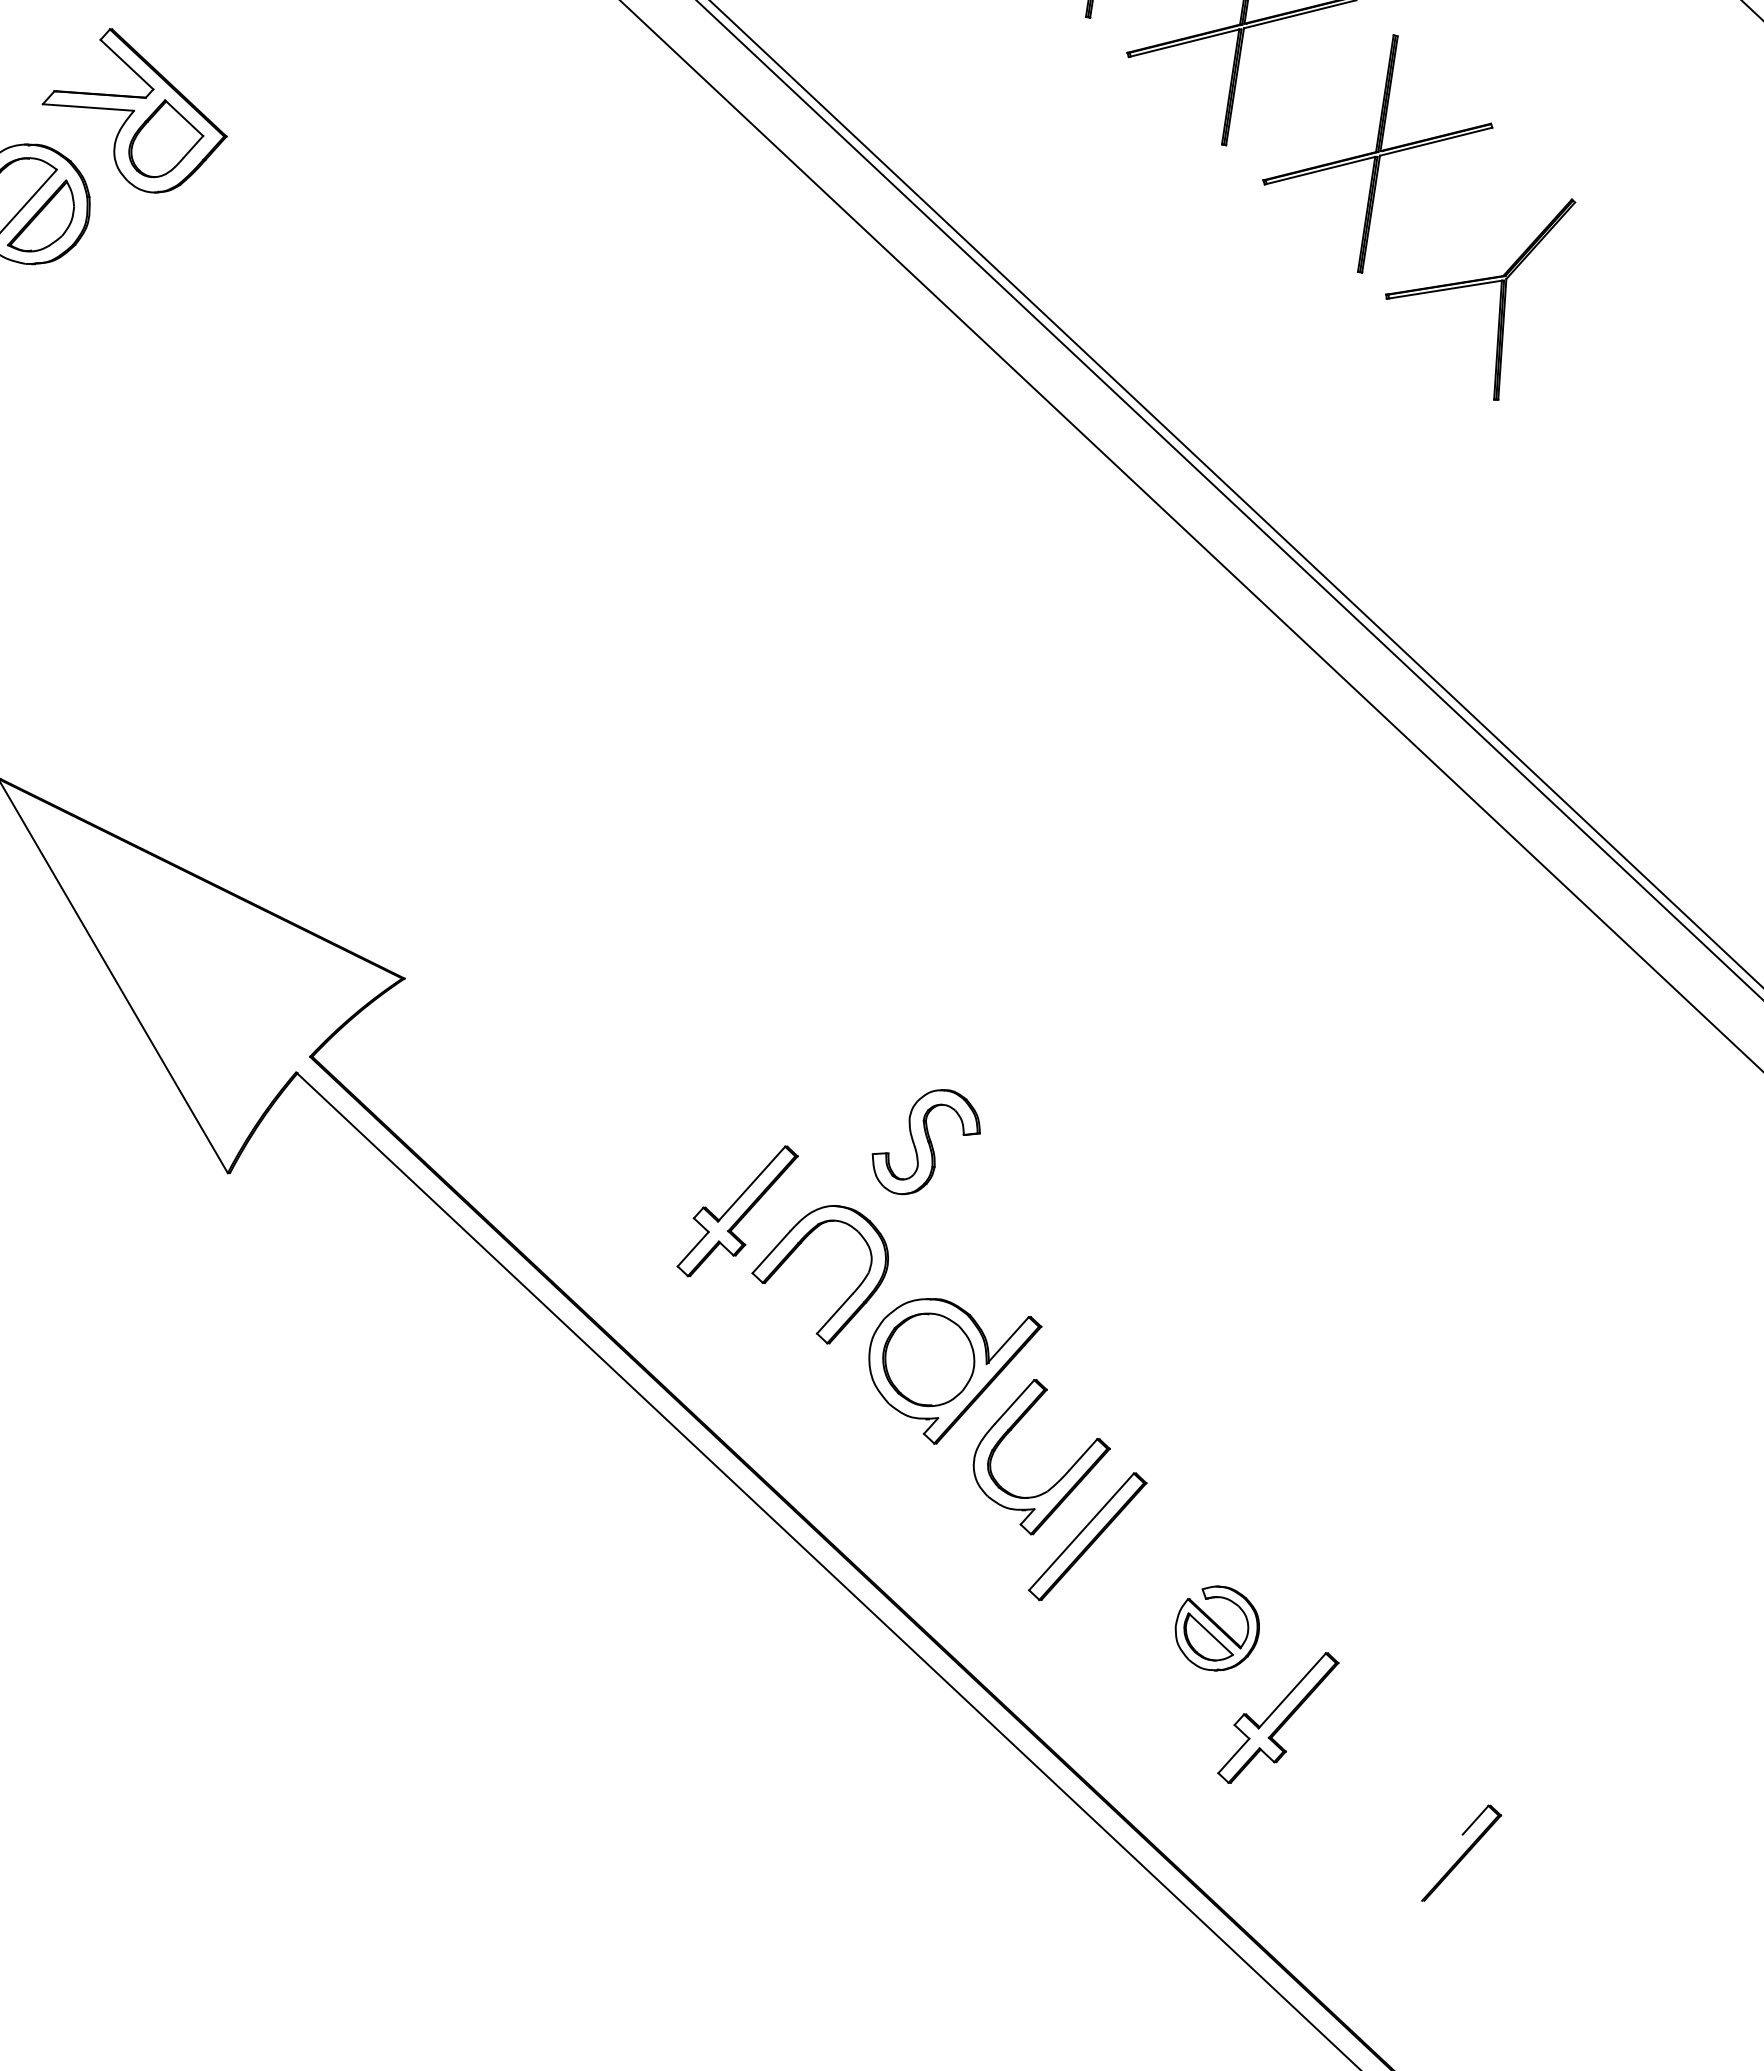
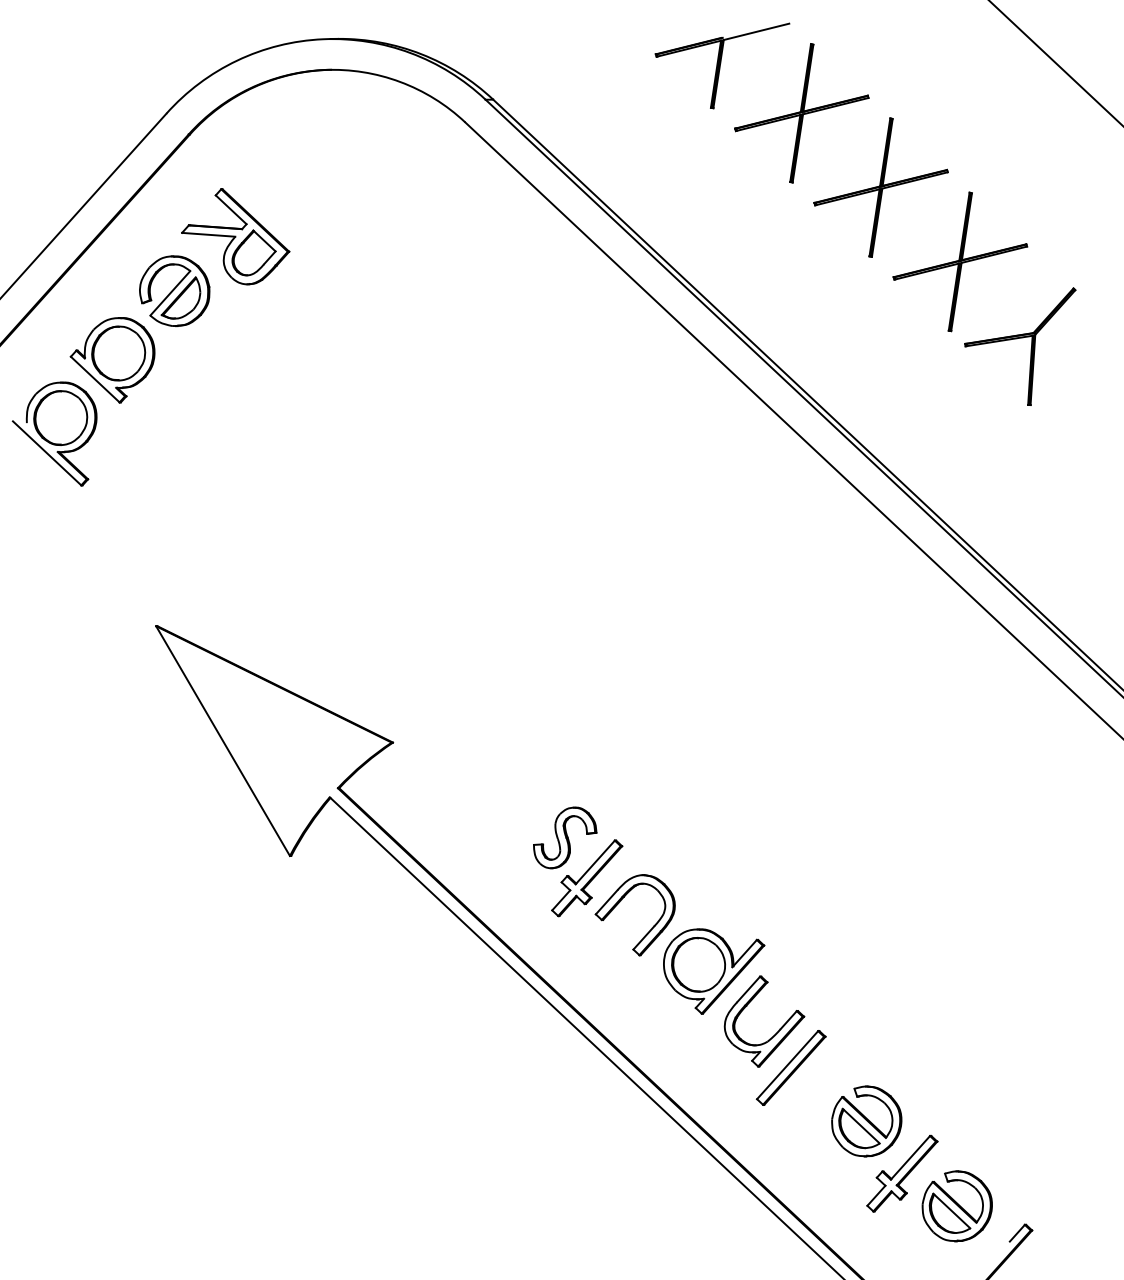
part: (926, 1141) -> (565, 837), moved
part: (1216, 1628) -> (866, 1121), size x1.43
part: (1371, 1774) -> (956, 1206), added

